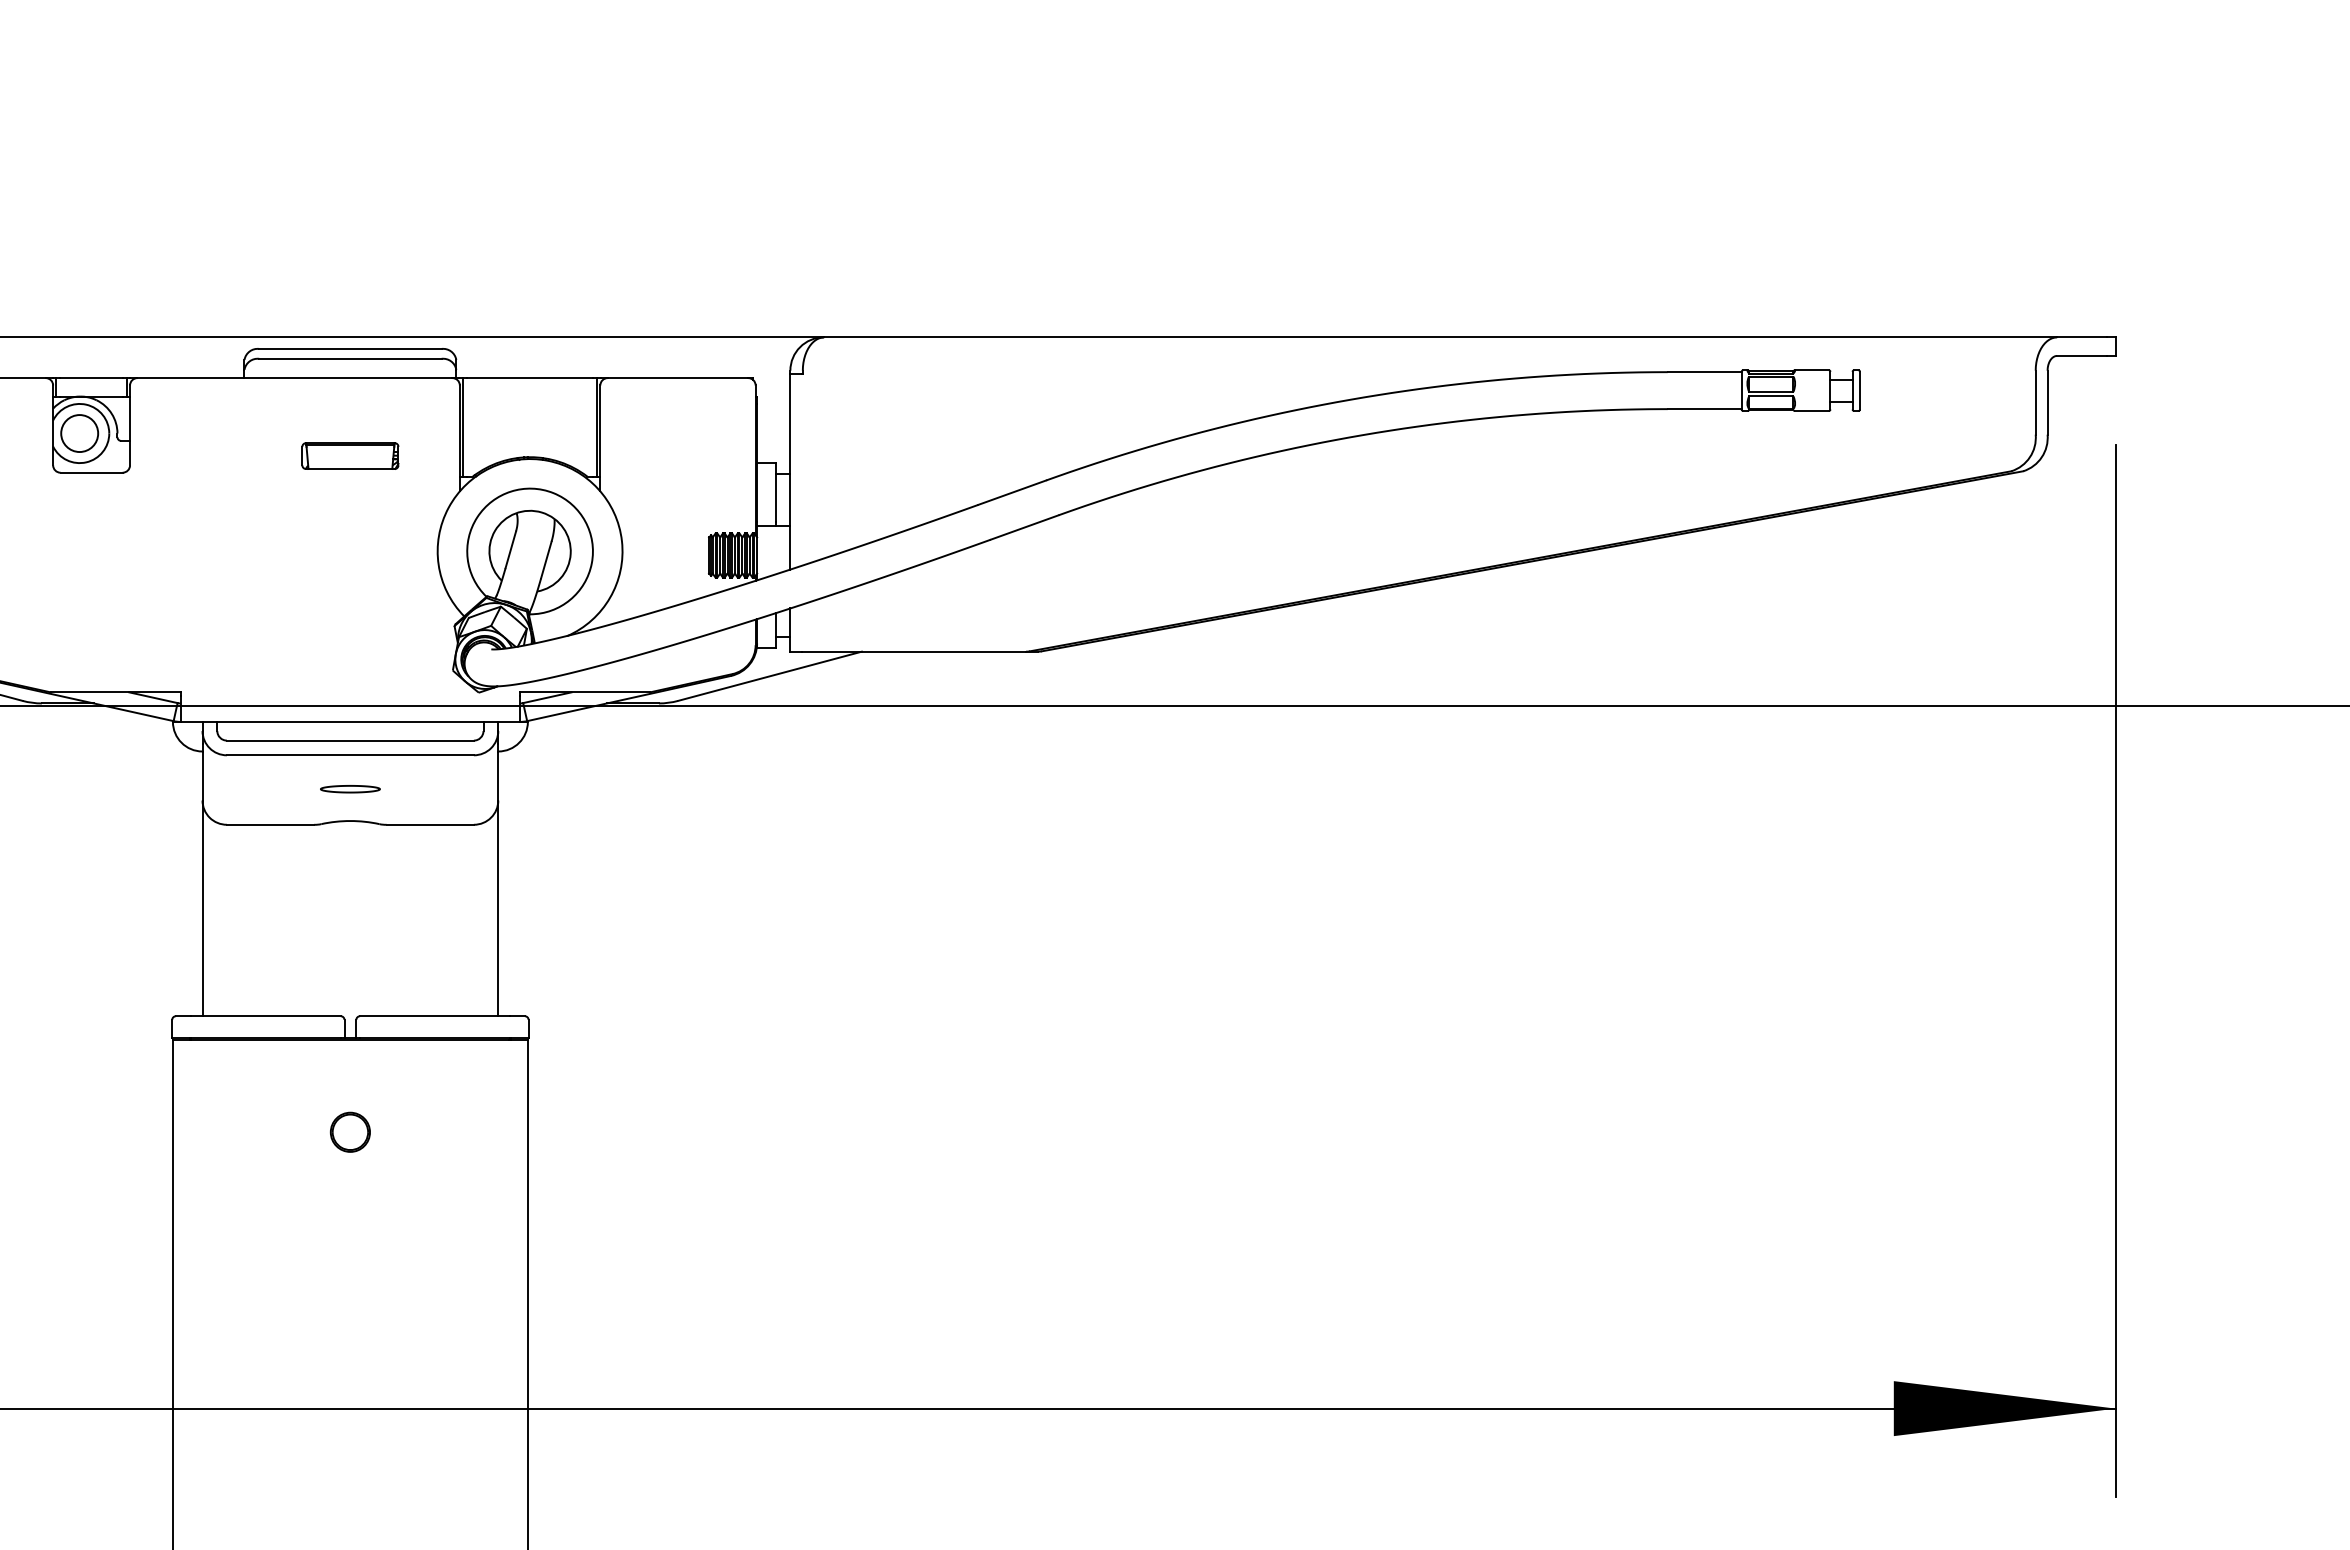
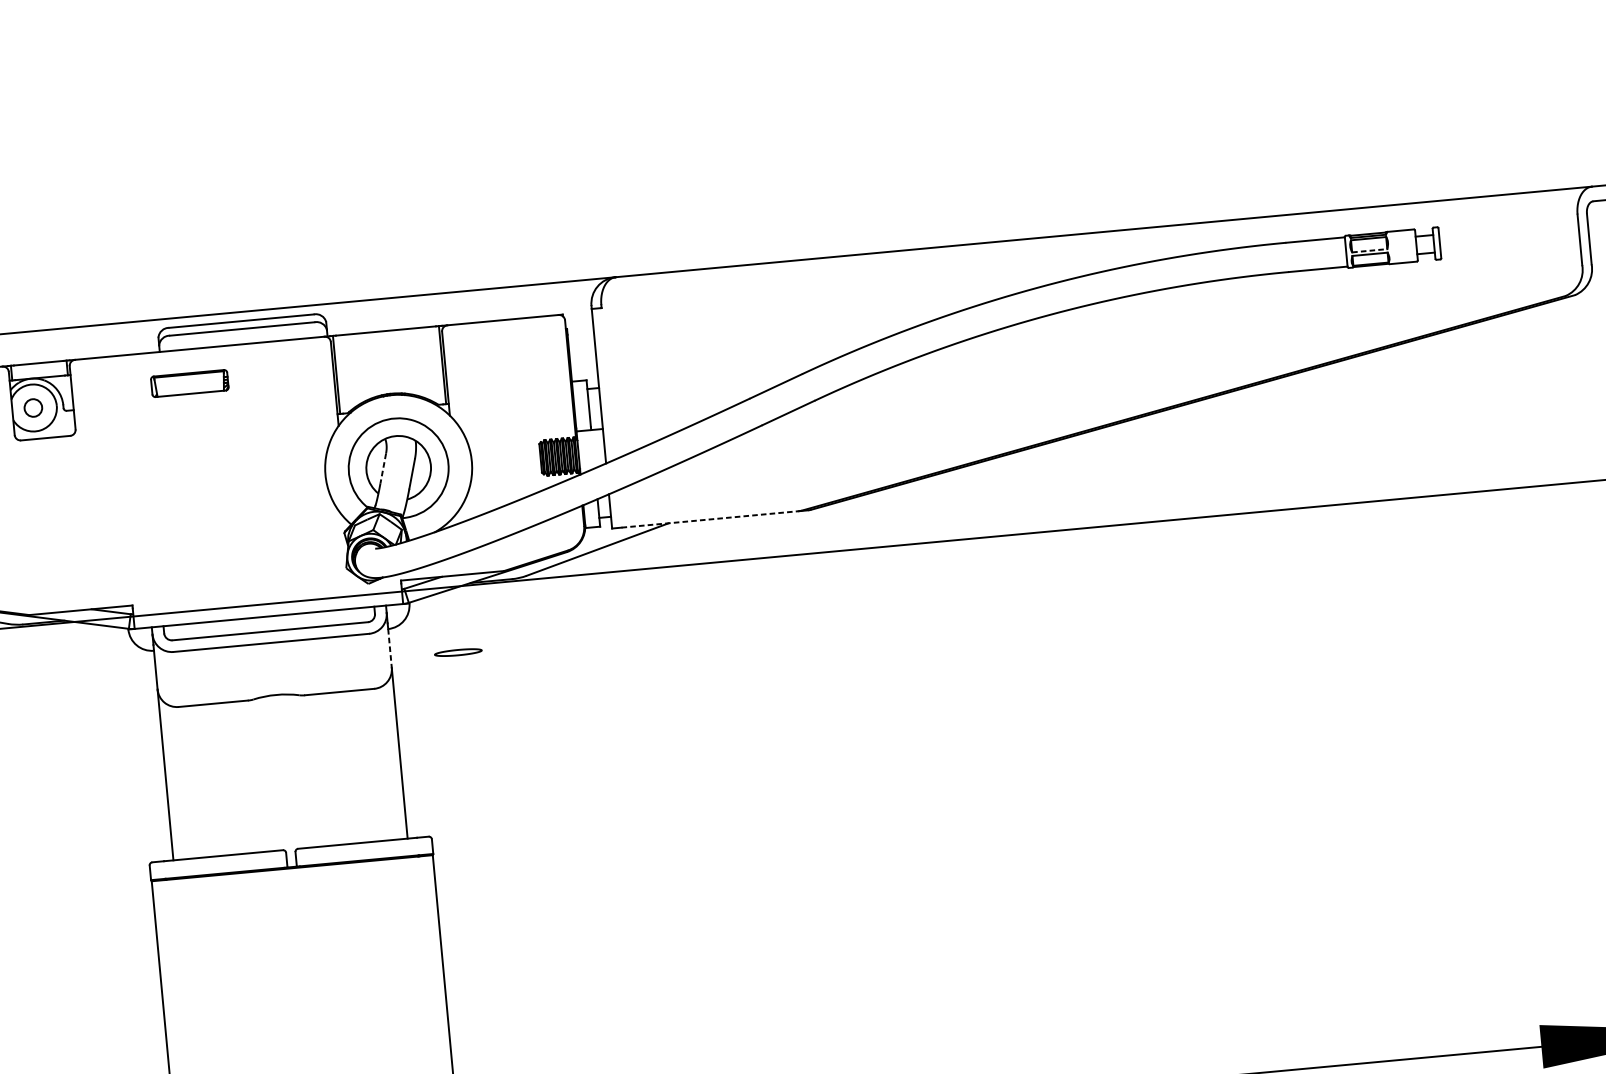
line: (1771, 391) -> (1369, 250), solid -> dashed
circle: (79, 433) -> (33, 407), size x0.6
part: (350, 455) -> (189, 383), moved
line: (510, 549) -> (383, 468), solid -> dashed
line: (914, 651) -> (710, 519), solid -> dashed
line: (498, 776) -> (390, 648), solid -> dashed
part: (350, 789) -> (458, 652), moved
part: (349, 1131) -> (298, 940), removed

